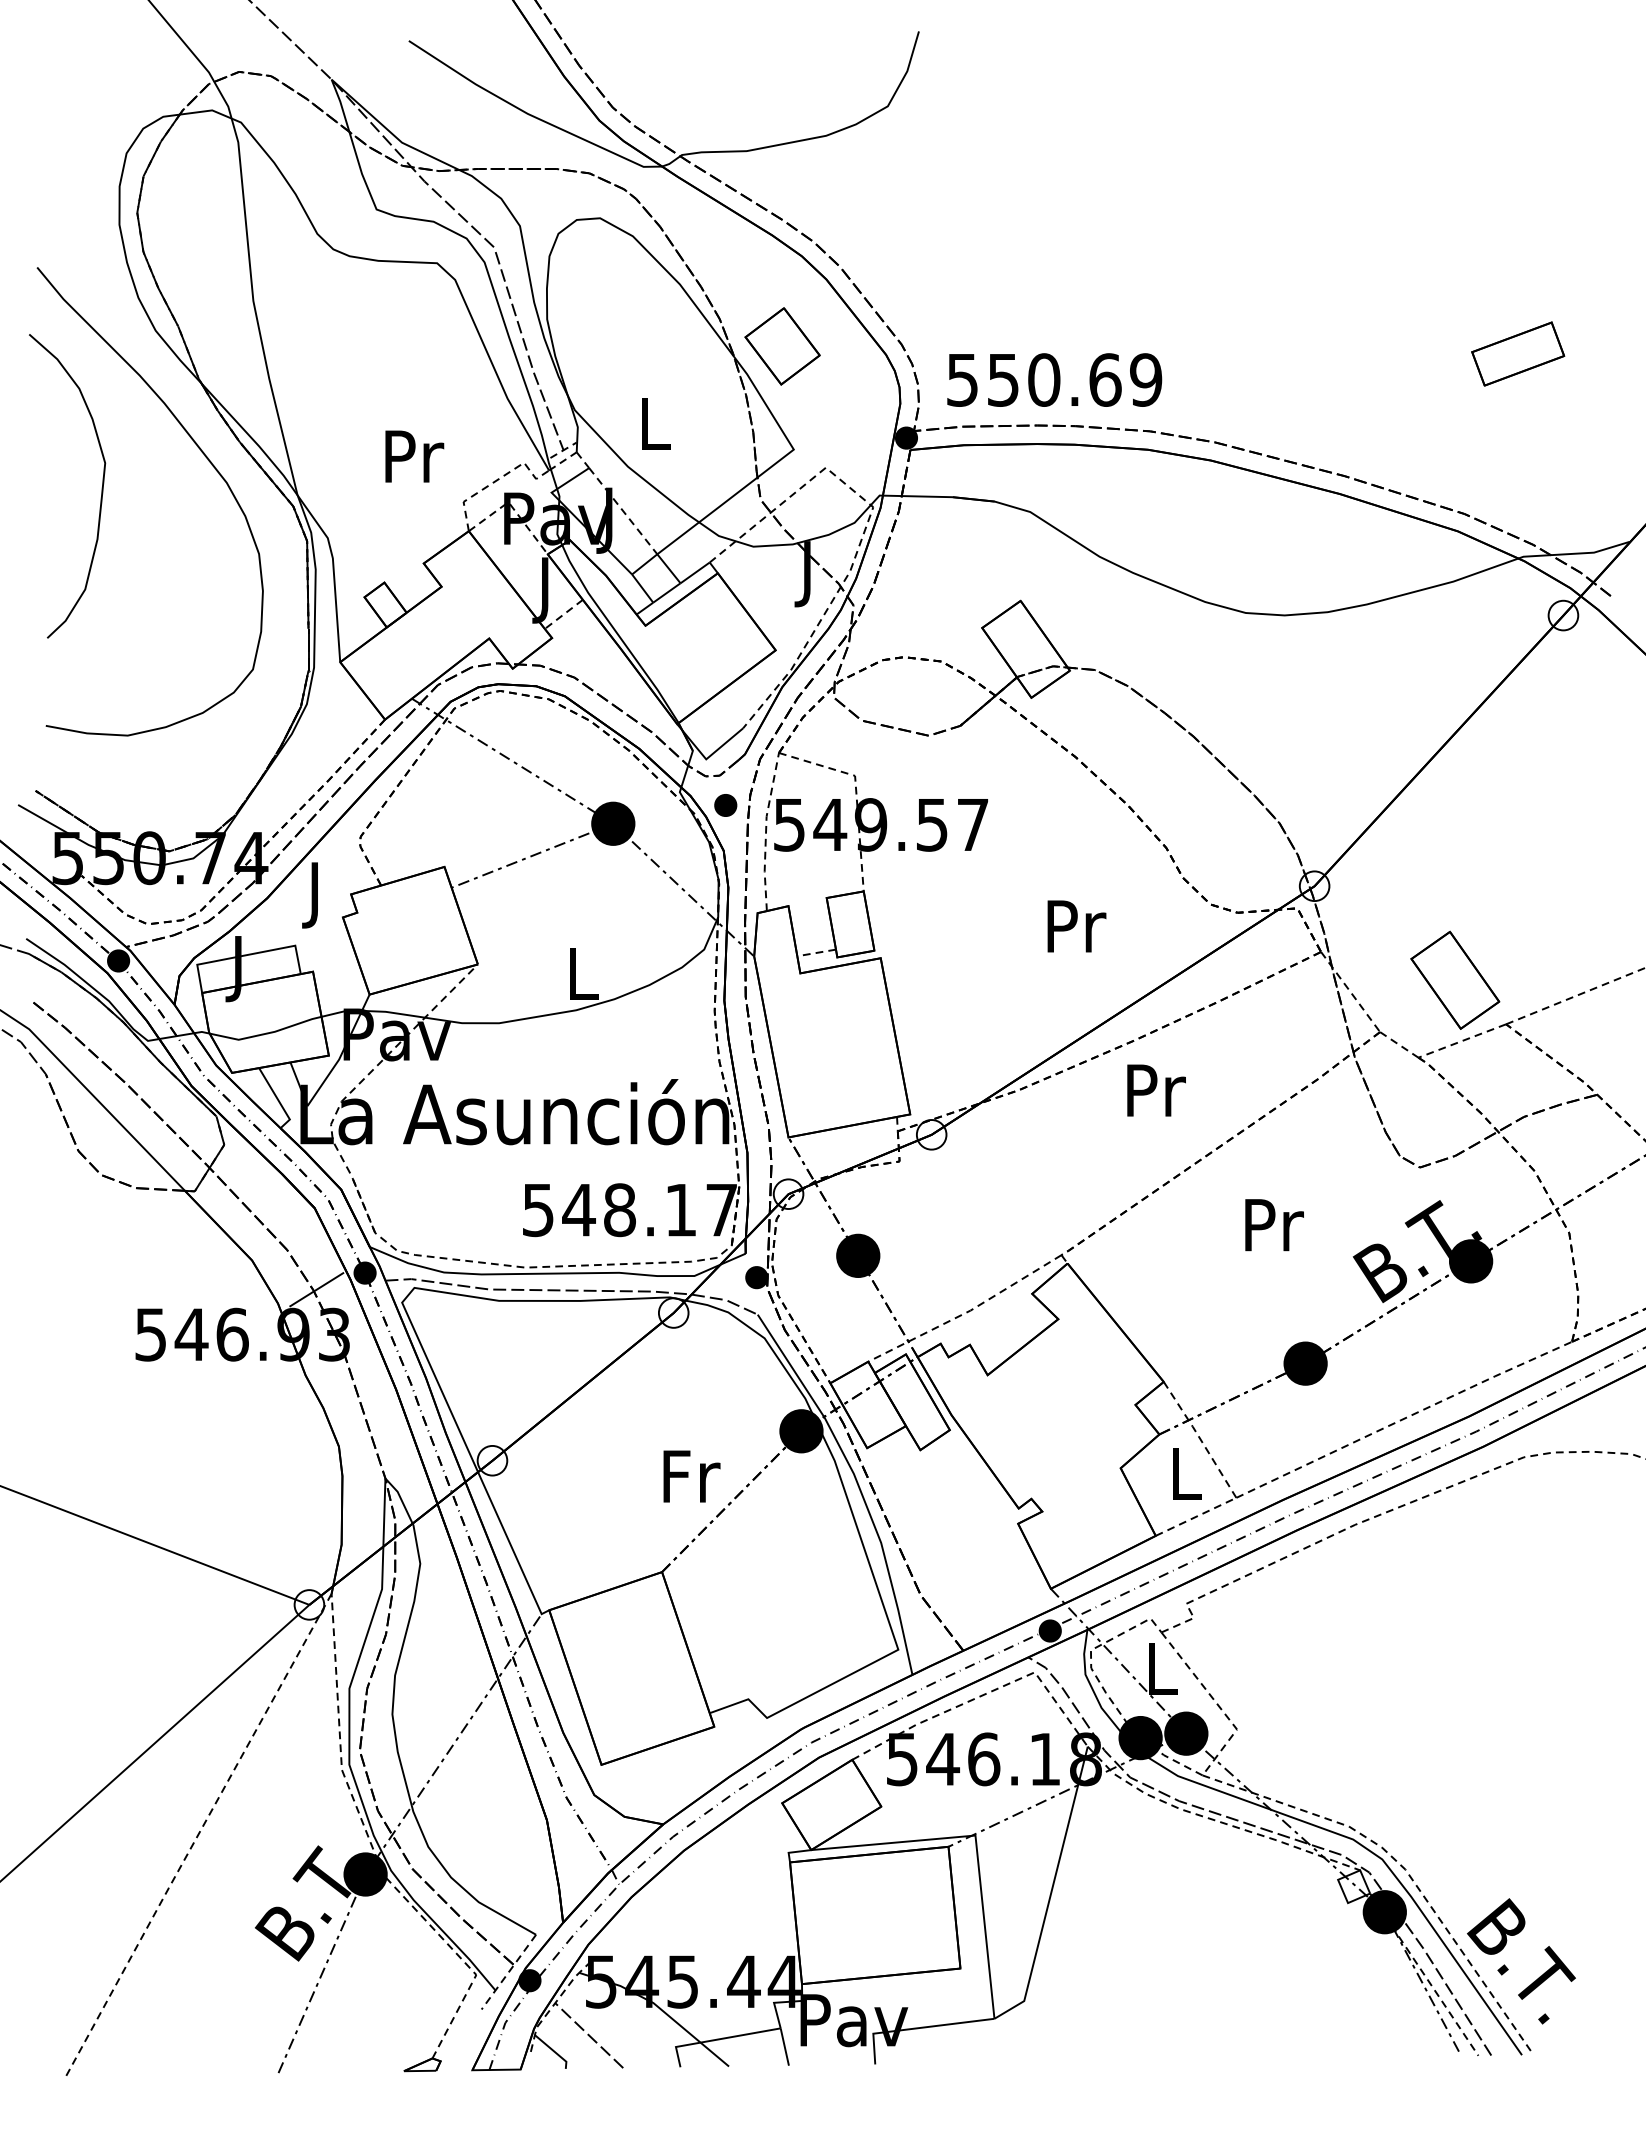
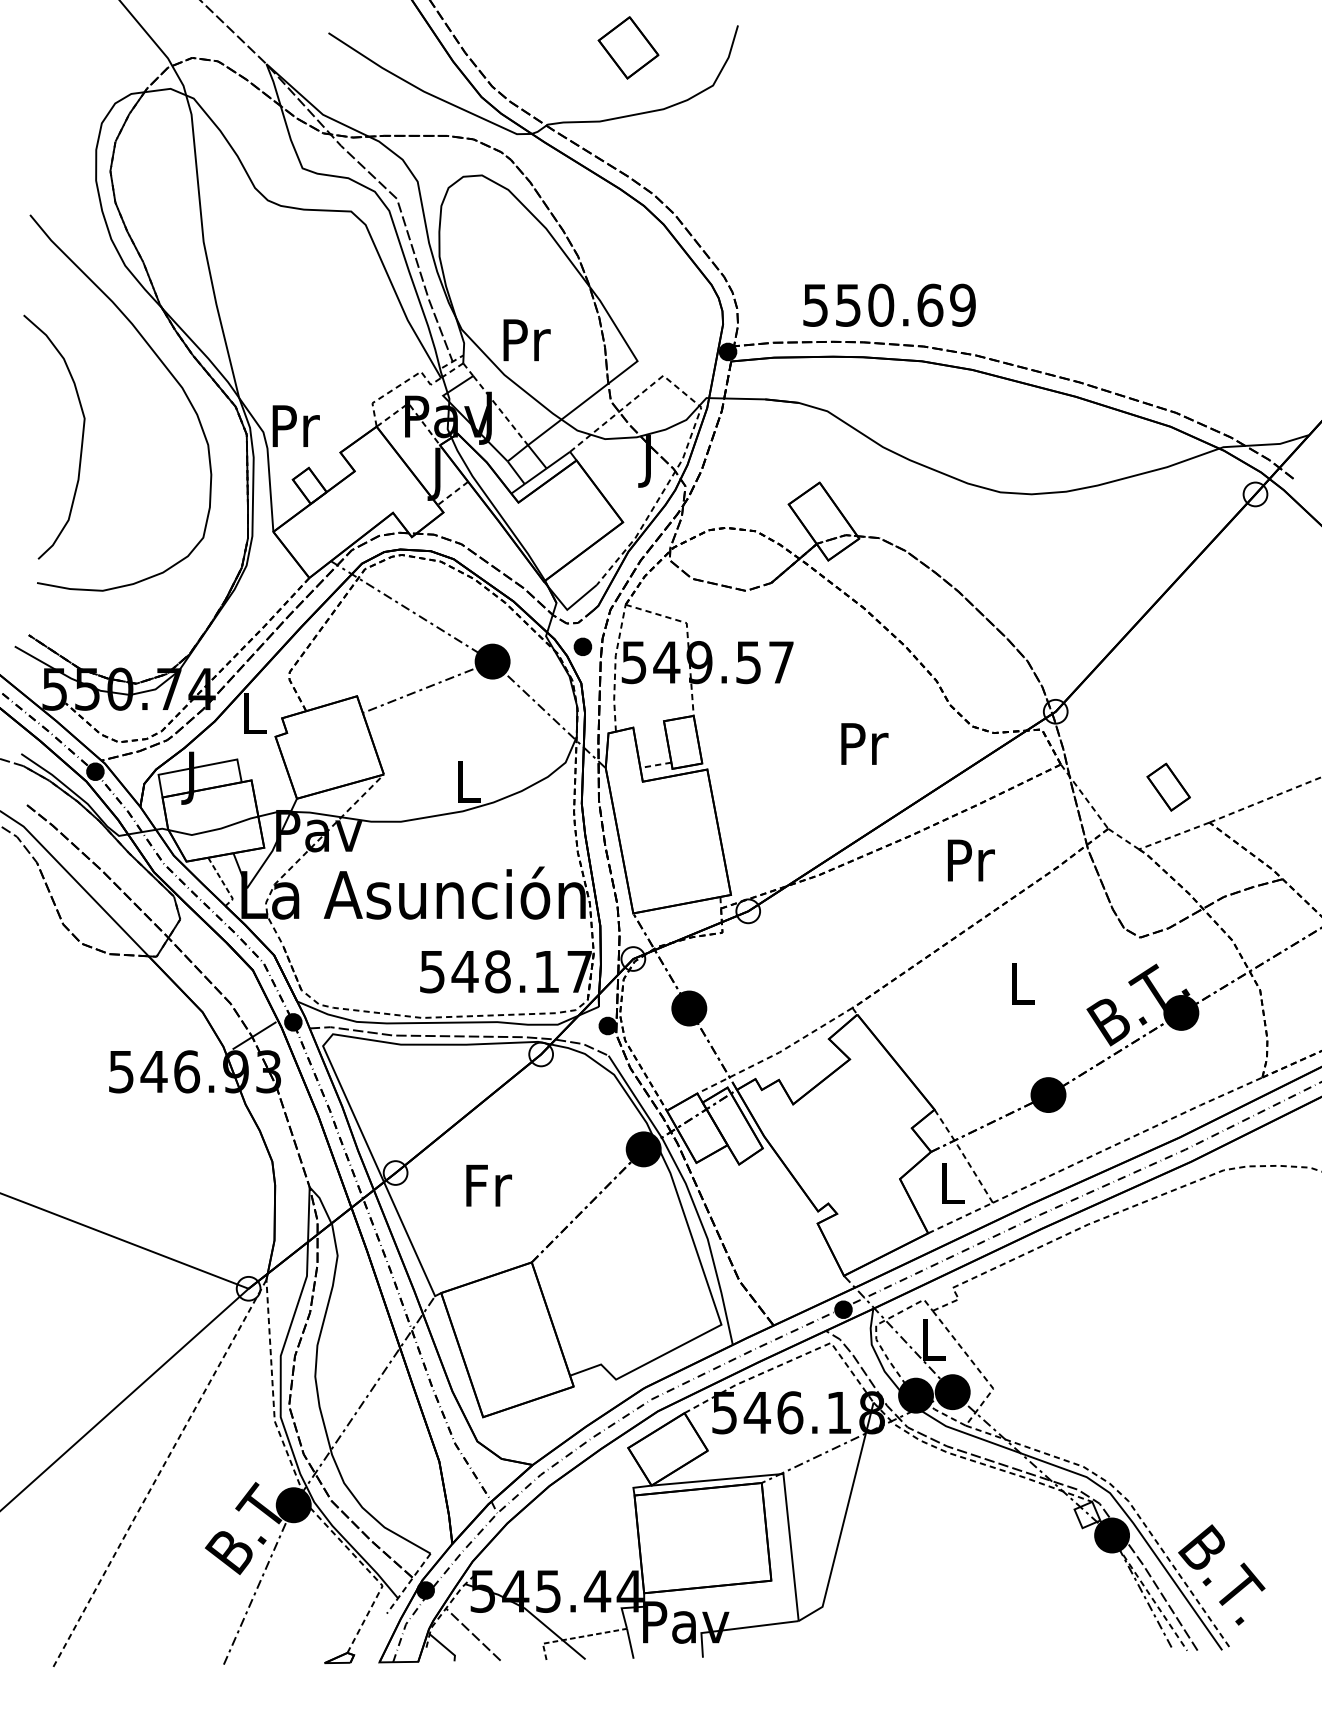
part: (782, 346) -> (628, 47), moved
part: (1518, 353) -> (1219, 284), removed
text: (1054, 379) -> (889, 304), moved
text: (656, 423) -> (527, 340), L -> Pr
text: (414, 456) -> (296, 426), moved
curve: (101, 487) -> (81, 438), moved
text: (316, 895) -> (254, 719), J -> L
part: (1455, 979) -> (1168, 786), size x0.6
text: (1156, 1090) -> (971, 860), moved
line: (278, 1099) -> (223, 882), solid -> dashed
text: (1274, 1225) -> (1023, 984), Pr -> L
text: (691, 1476) -> (488, 1185), moved
line: (718, 2039) -> (577, 1637), solid -> dashed

